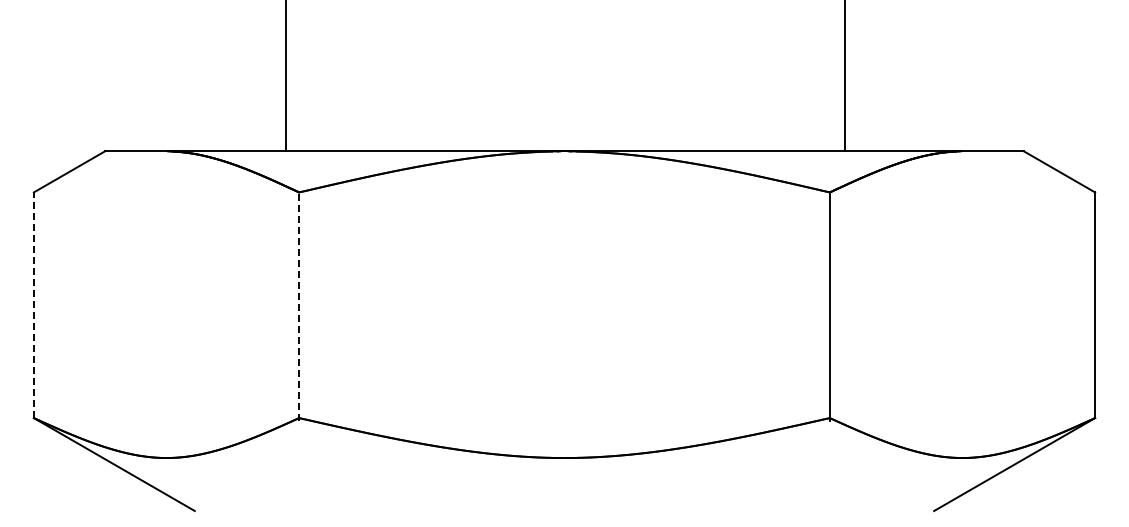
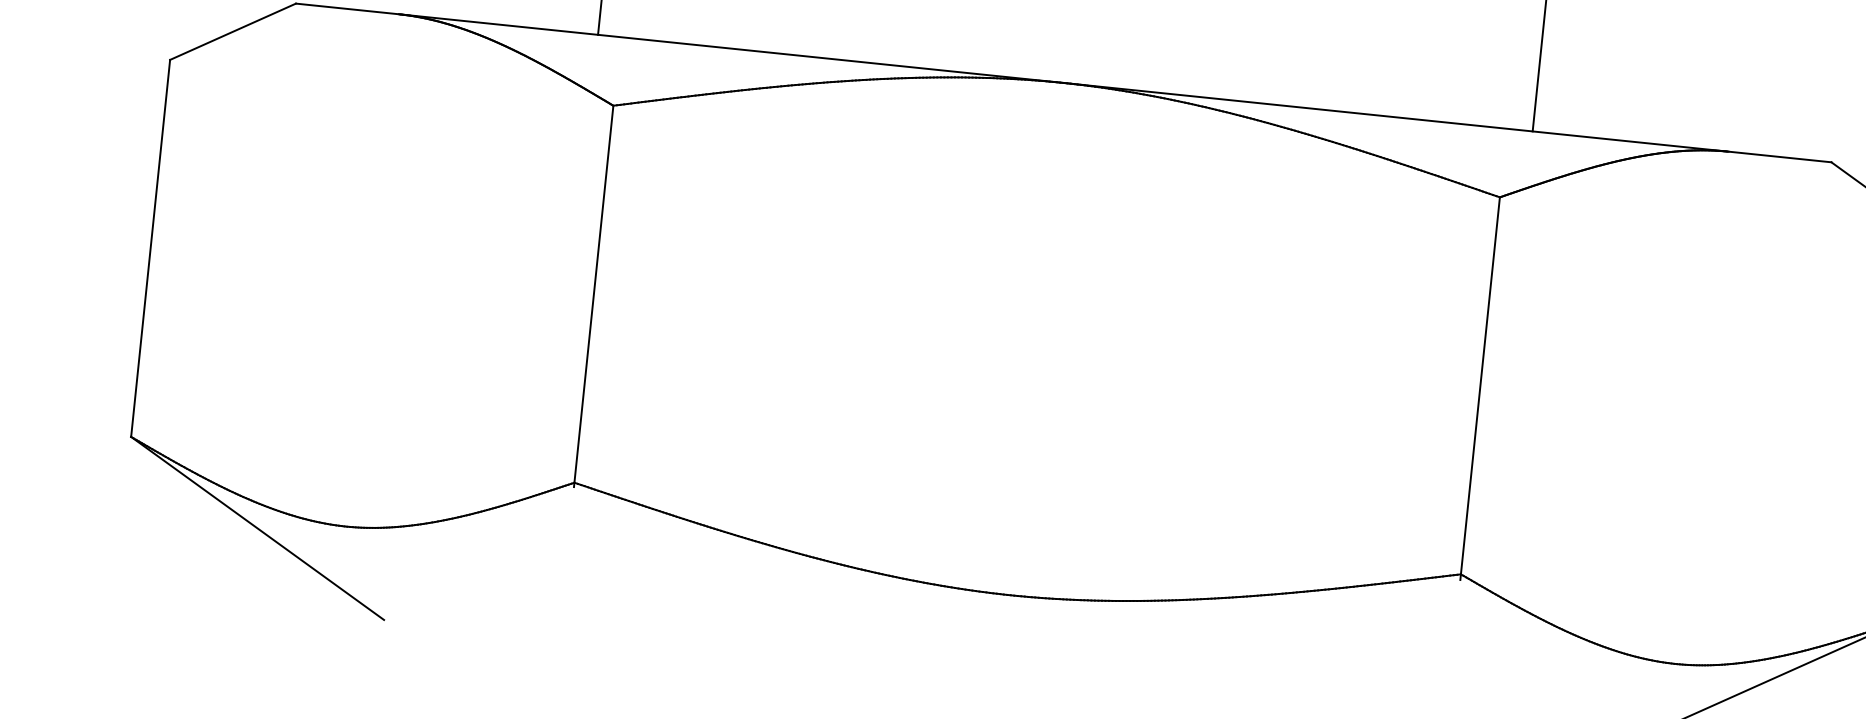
line: (33, 305) -> (149, 248), dashed -> solid
line: (299, 306) -> (594, 296), dashed -> solid

